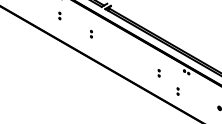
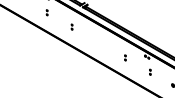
part: (178, 90) -> (150, 71), moved

